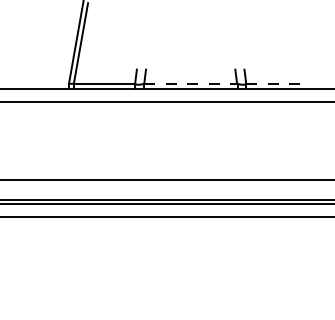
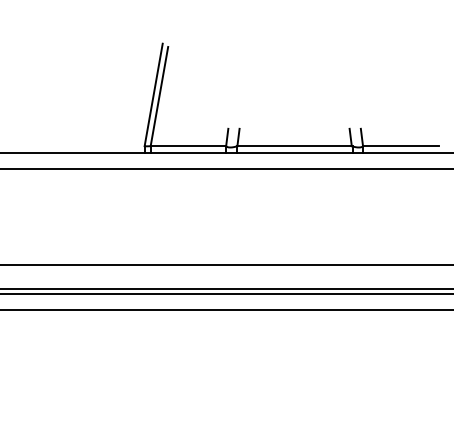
line: (191, 83) -> (295, 146), dashed -> solid
line: (276, 83) -> (400, 146), dashed -> solid

